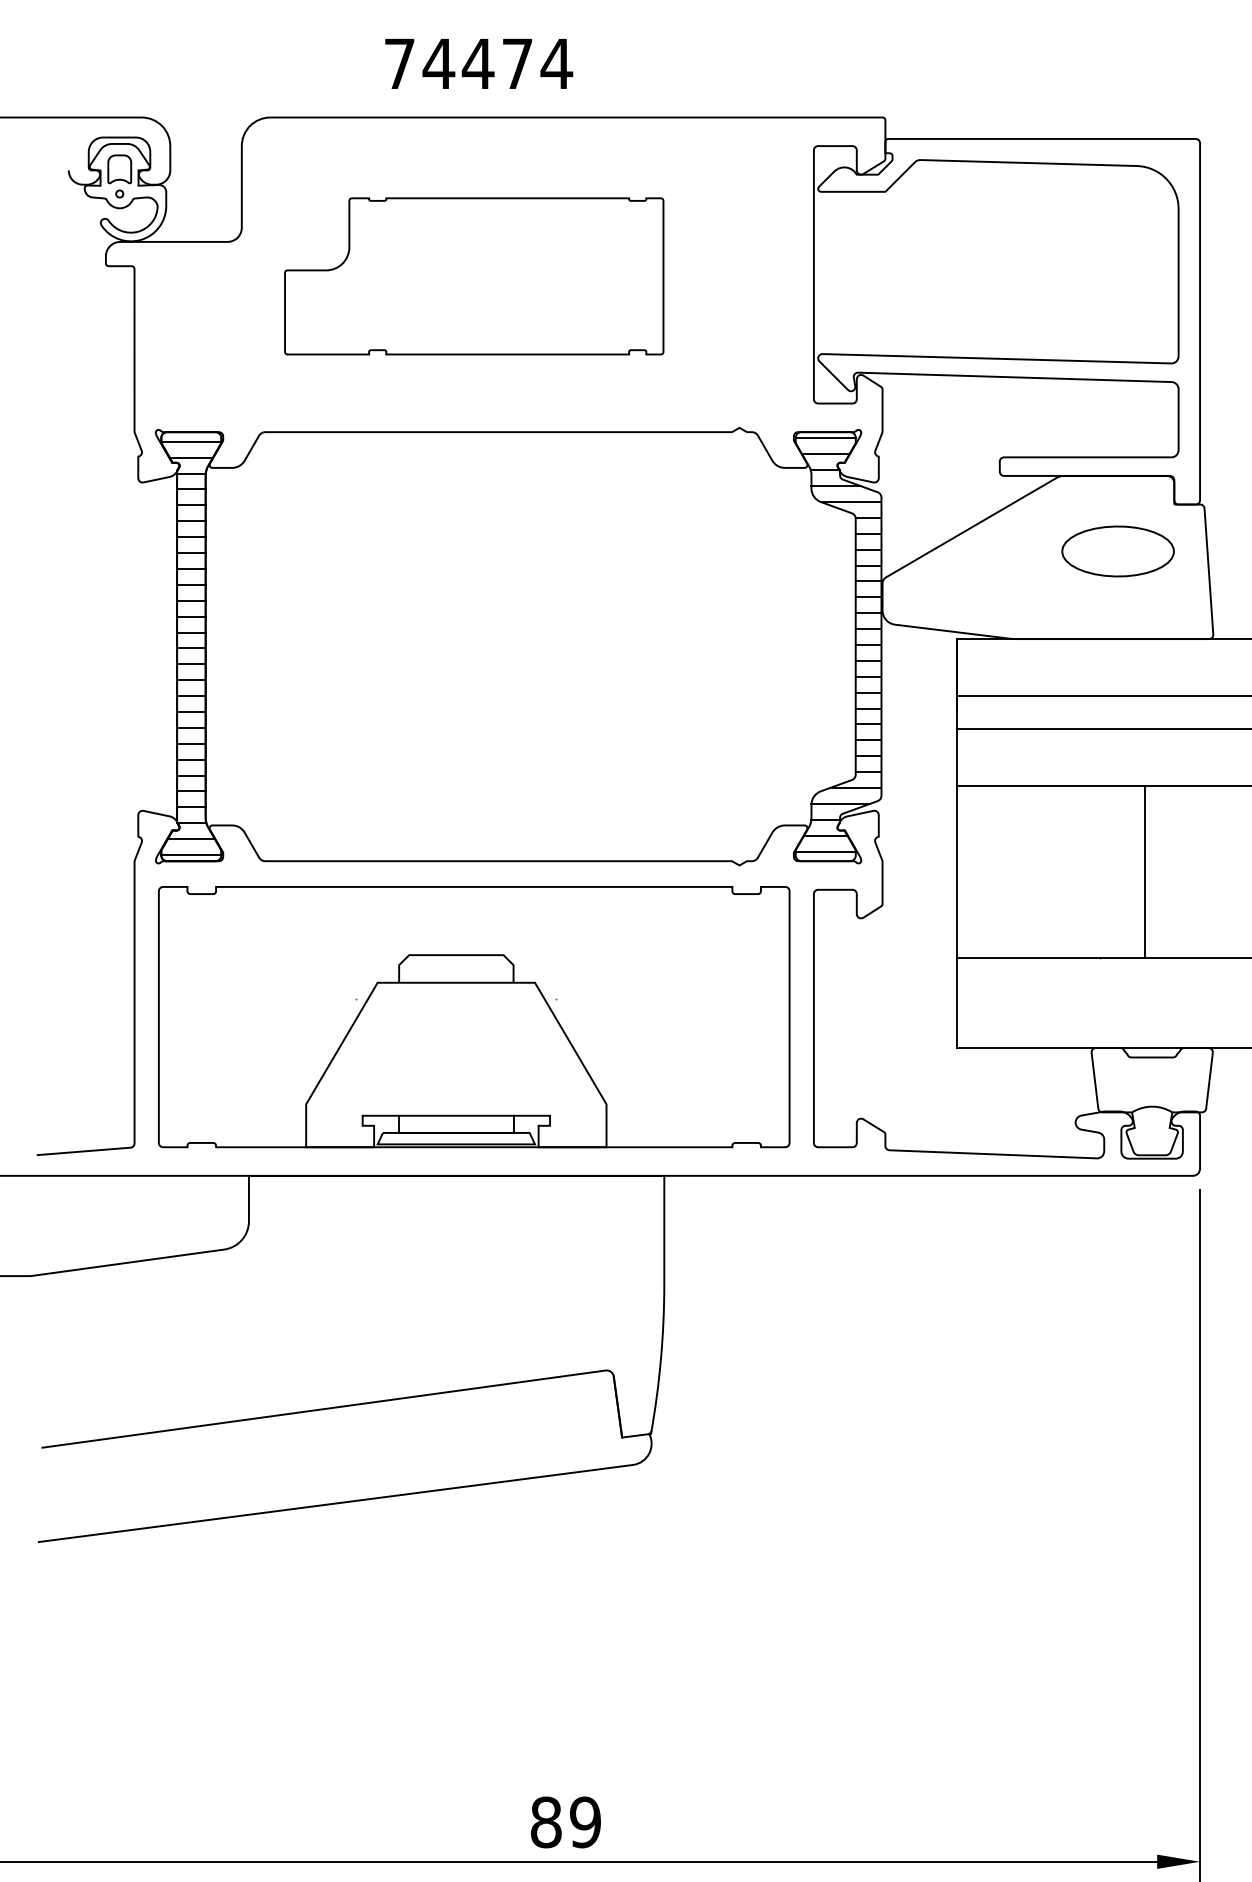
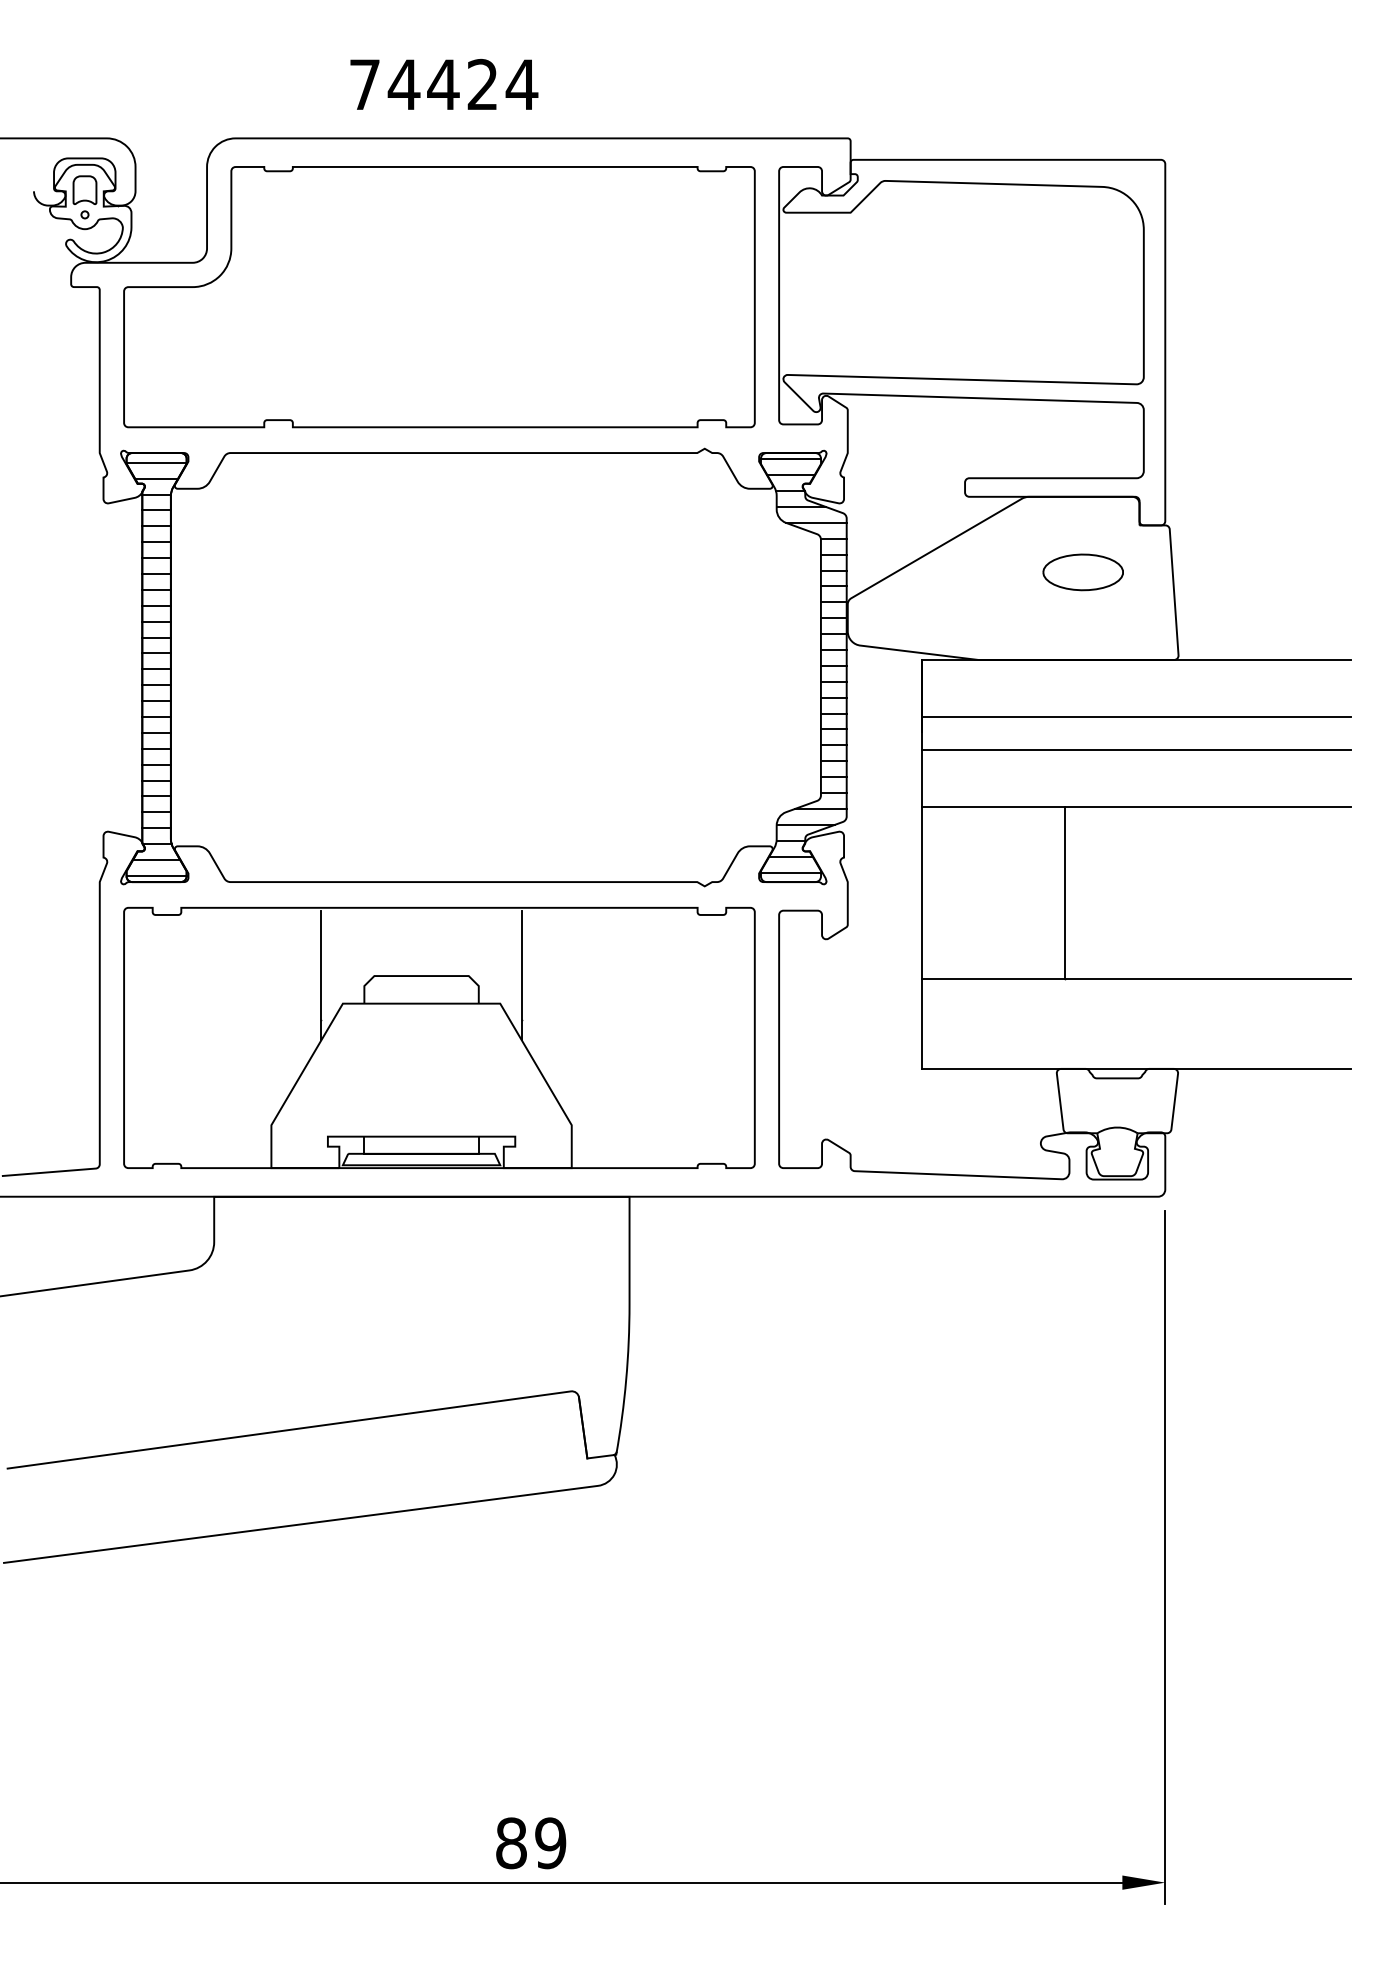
text: (517, 62) -> (482, 83), 74474 -> 74424
part: (474, 276) -> (439, 297), size x1.67
part: (1117, 551) -> (1082, 572), size x0.71
line: (1145, 871) -> (1065, 892), moved
line: (356, 954) -> (321, 975), added
line: (556, 954) -> (521, 975), added

